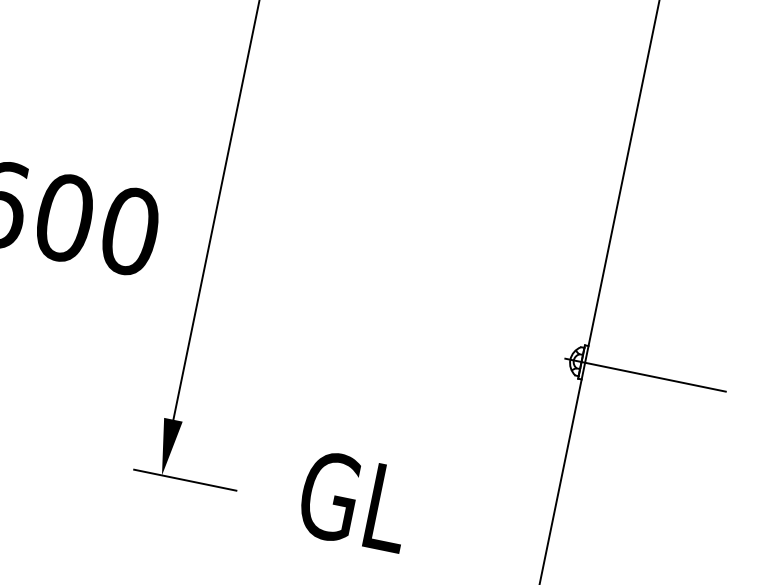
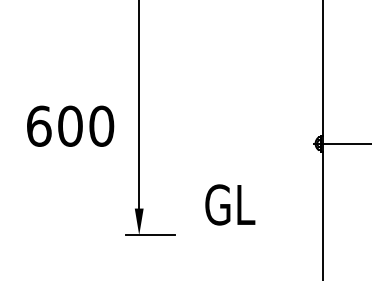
text: (355, 500) -> (230, 204), moved

